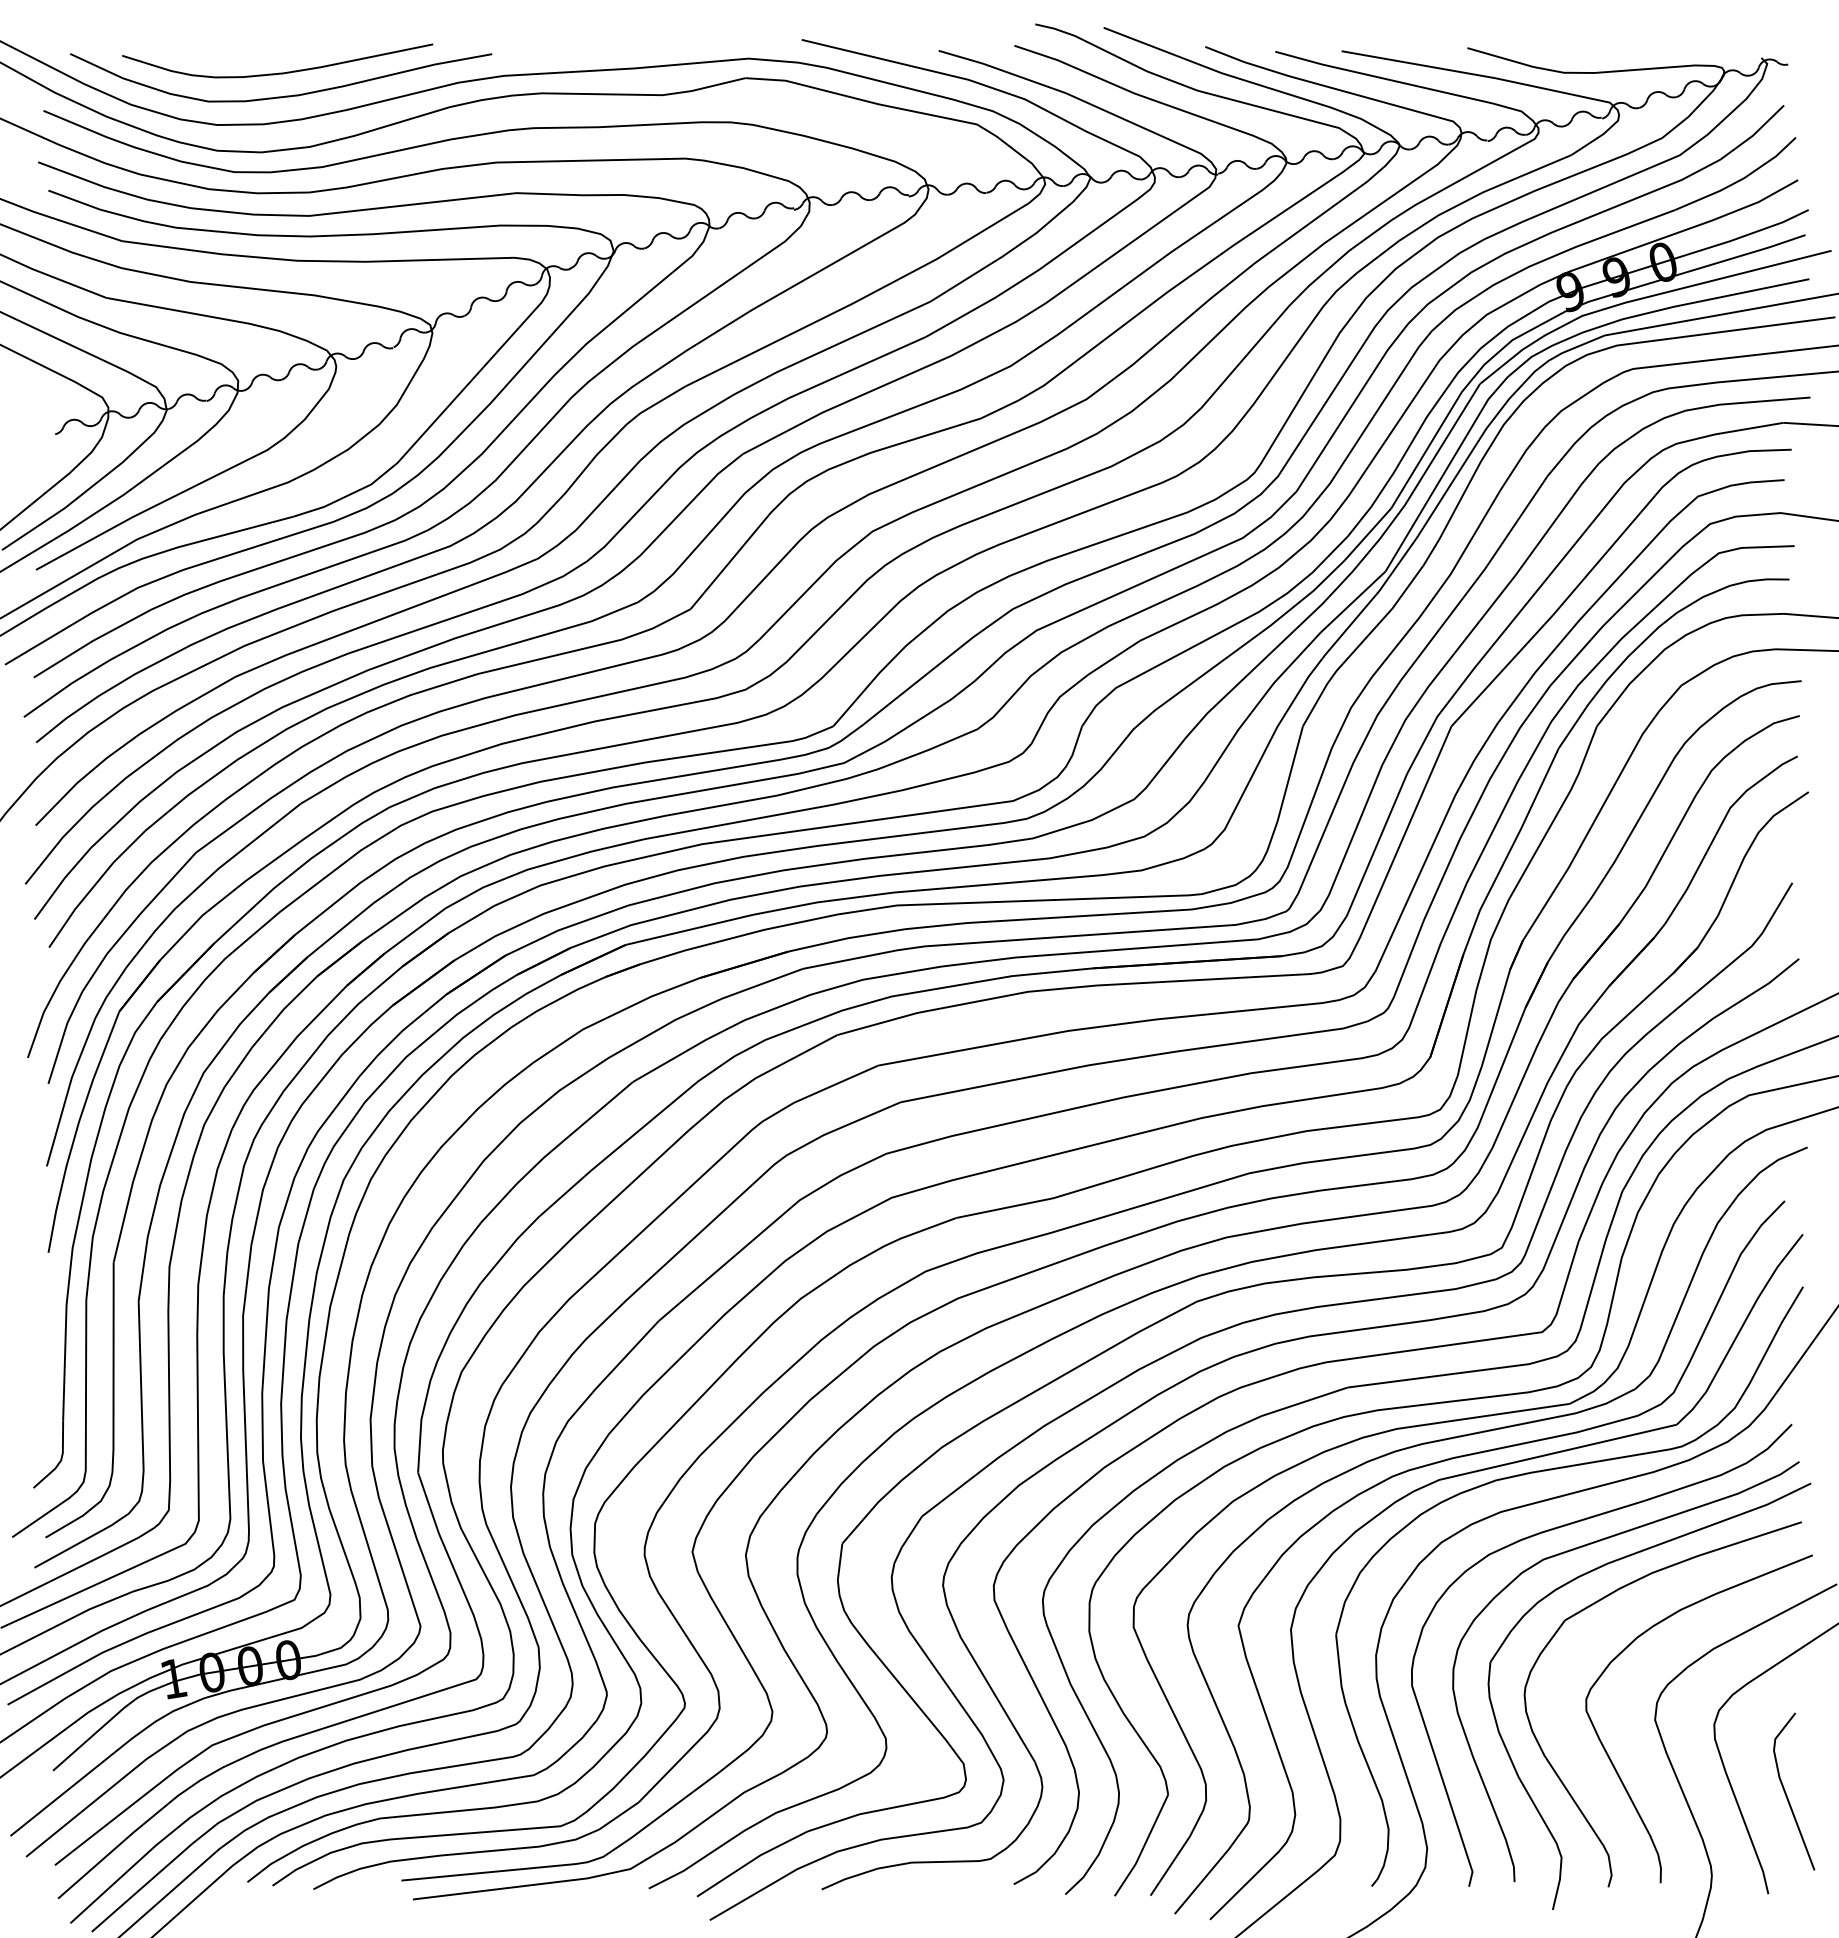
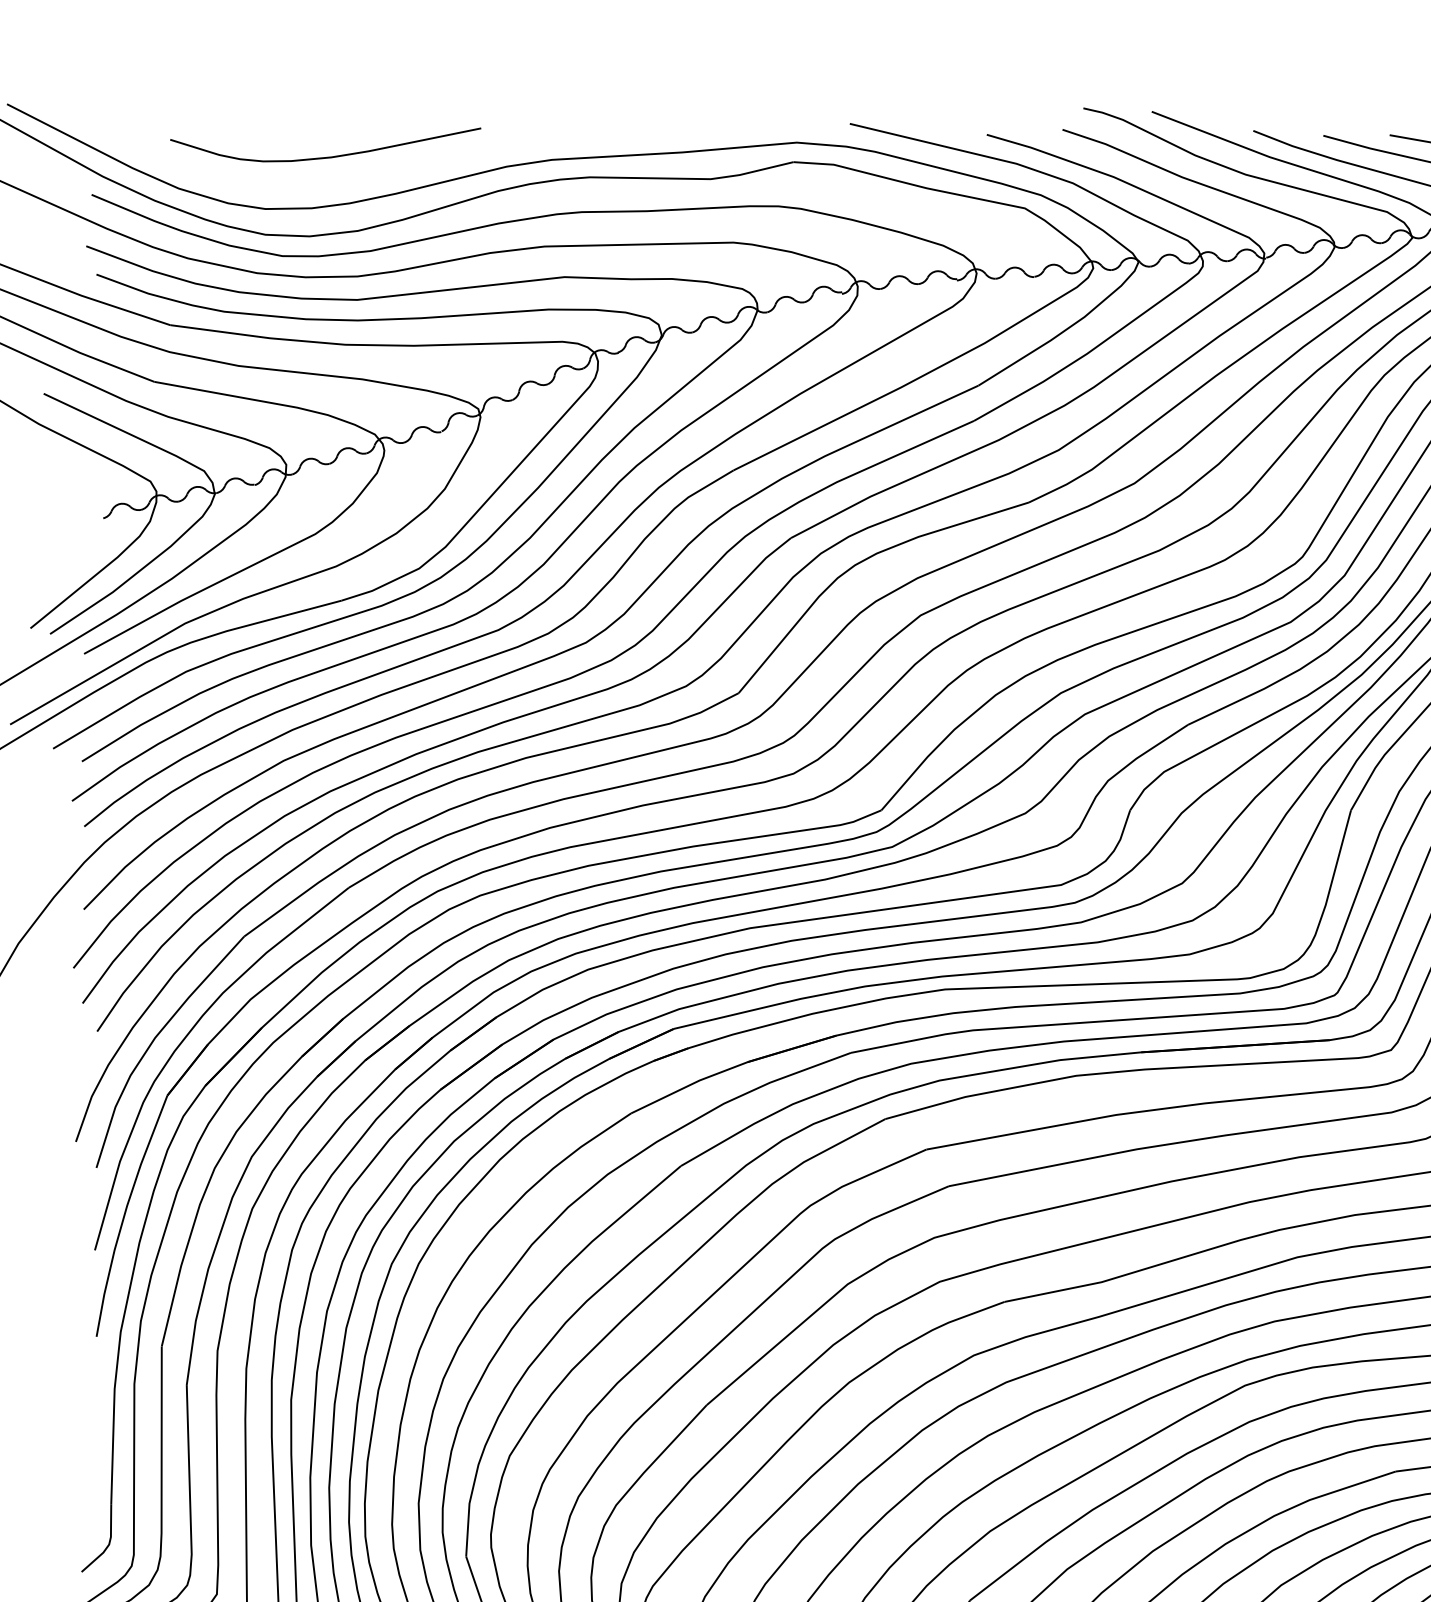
curve: (285, 95) -> (333, 179), removed

